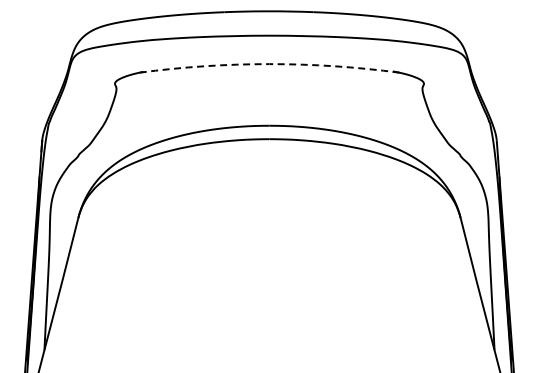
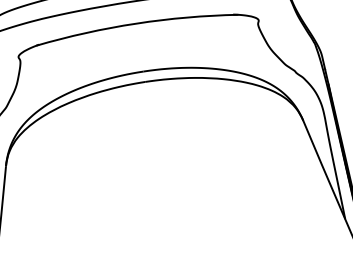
arc: (269, 64) -> (136, 23), dashed -> solid

